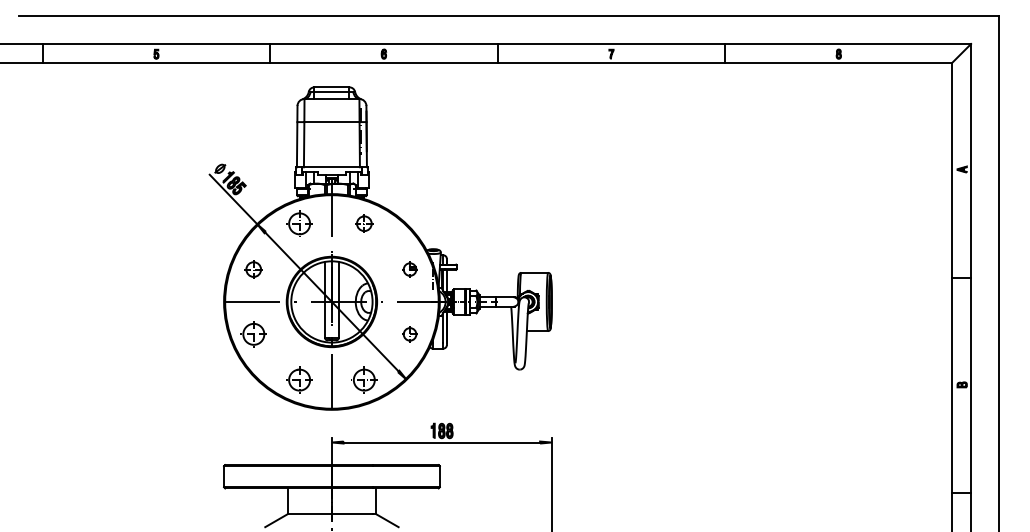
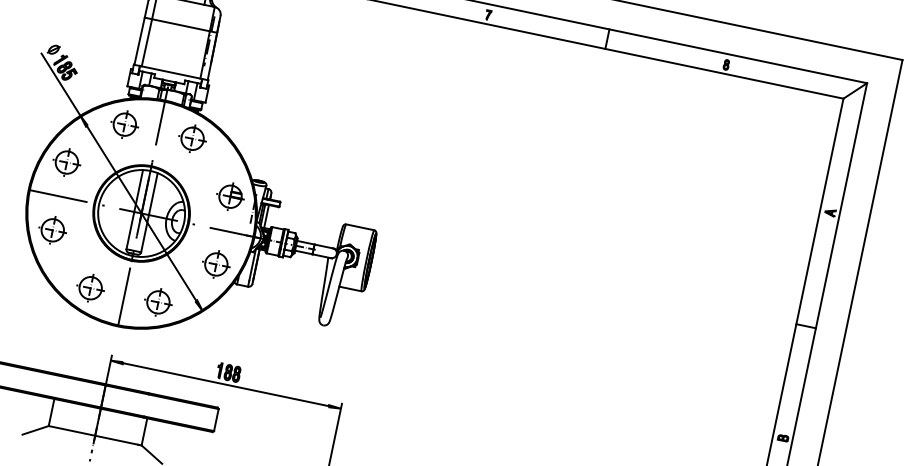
part: (364, 223) -> (192, 138), size x1.43
part: (253, 269) -> (66, 162), size x1.43
part: (409, 269) -> (229, 196), size x1.67
part: (409, 334) -> (215, 264), size x1.67

